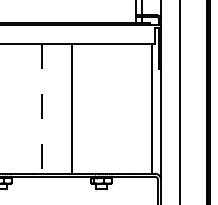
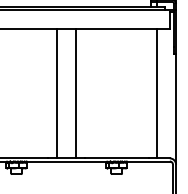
line: (42, 108) -> (57, 93), dashed -> solid
line: (72, 108) -> (76, 93), moved
line: (152, 108) -> (157, 93), moved

